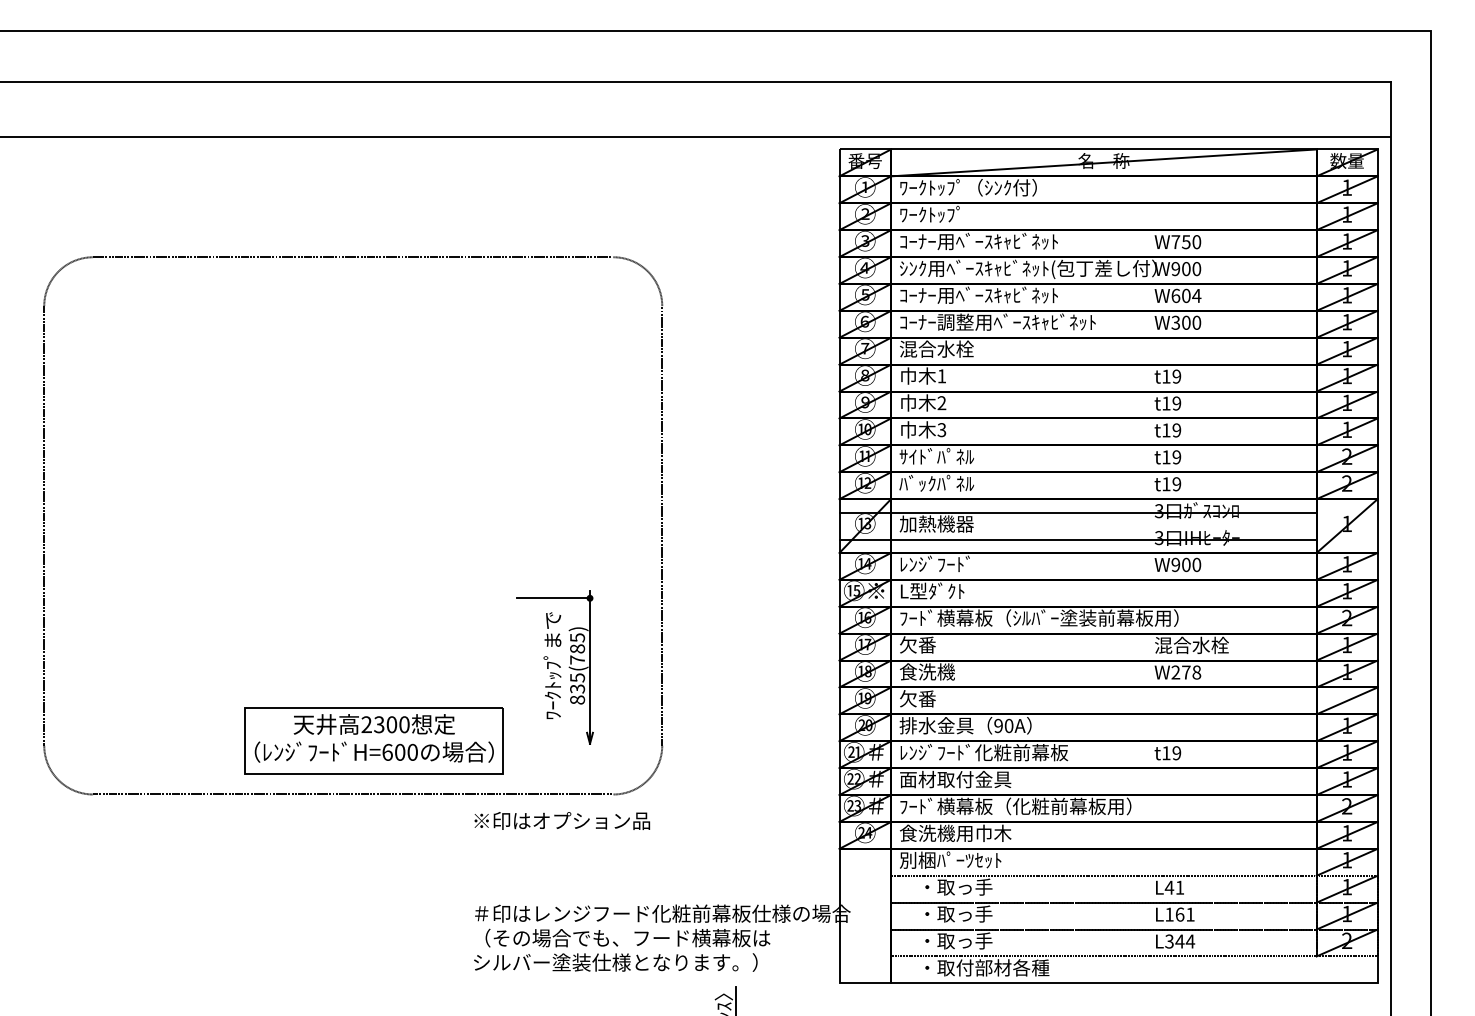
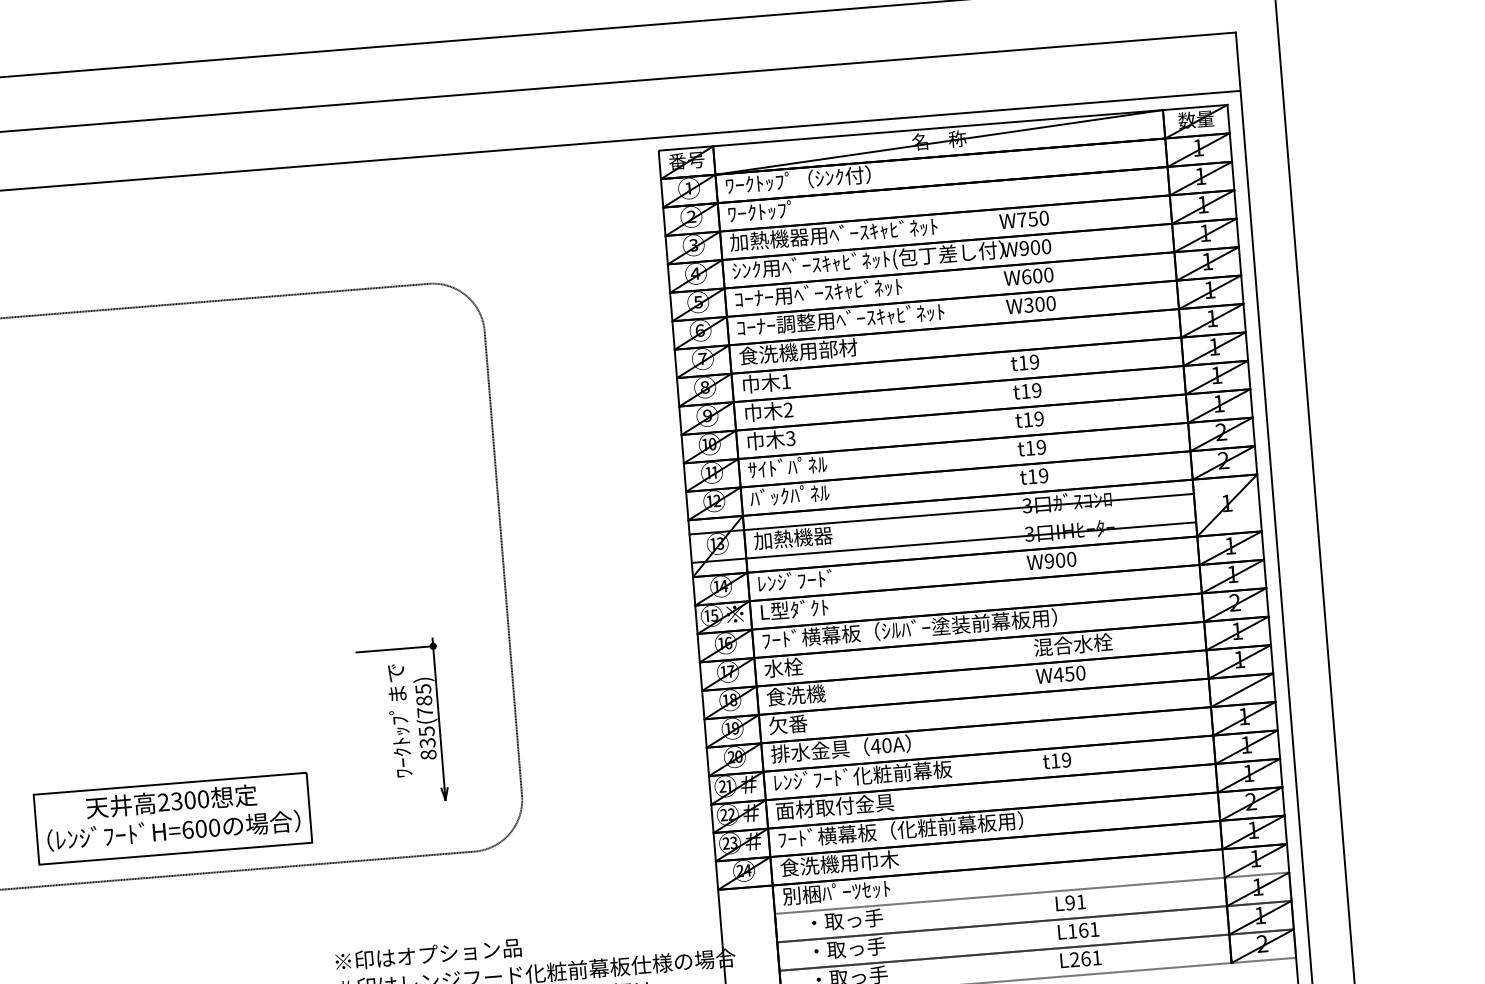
text: (997, 241) -> (833, 234), ｺｰﾅｰ用ﾍﾞｰｽｷｬﾋﾞﾈｯﾄ -> 加熱機器用ﾍﾞｰｽｷｬﾋﾞﾈｯﾄ
text: (1196, 295) -> (1048, 274), W604 -> W600
text: (955, 348) -> (798, 351), 混合水栓 -> 食洗機用部材
text: (917, 644) -> (783, 667), 欠番 -> 水栓
text: (1186, 672) -> (1069, 673), W278 -> W450
text: (998, 725) -> (875, 745), 90A -> 40A
part: (373, 740) -> (172, 818), moved
text: (562, 820) -> (428, 954), moved
text: (1169, 887) -> (1070, 902), L41 -> L91
text: (1180, 941) -> (1086, 958), L344 -> L261

